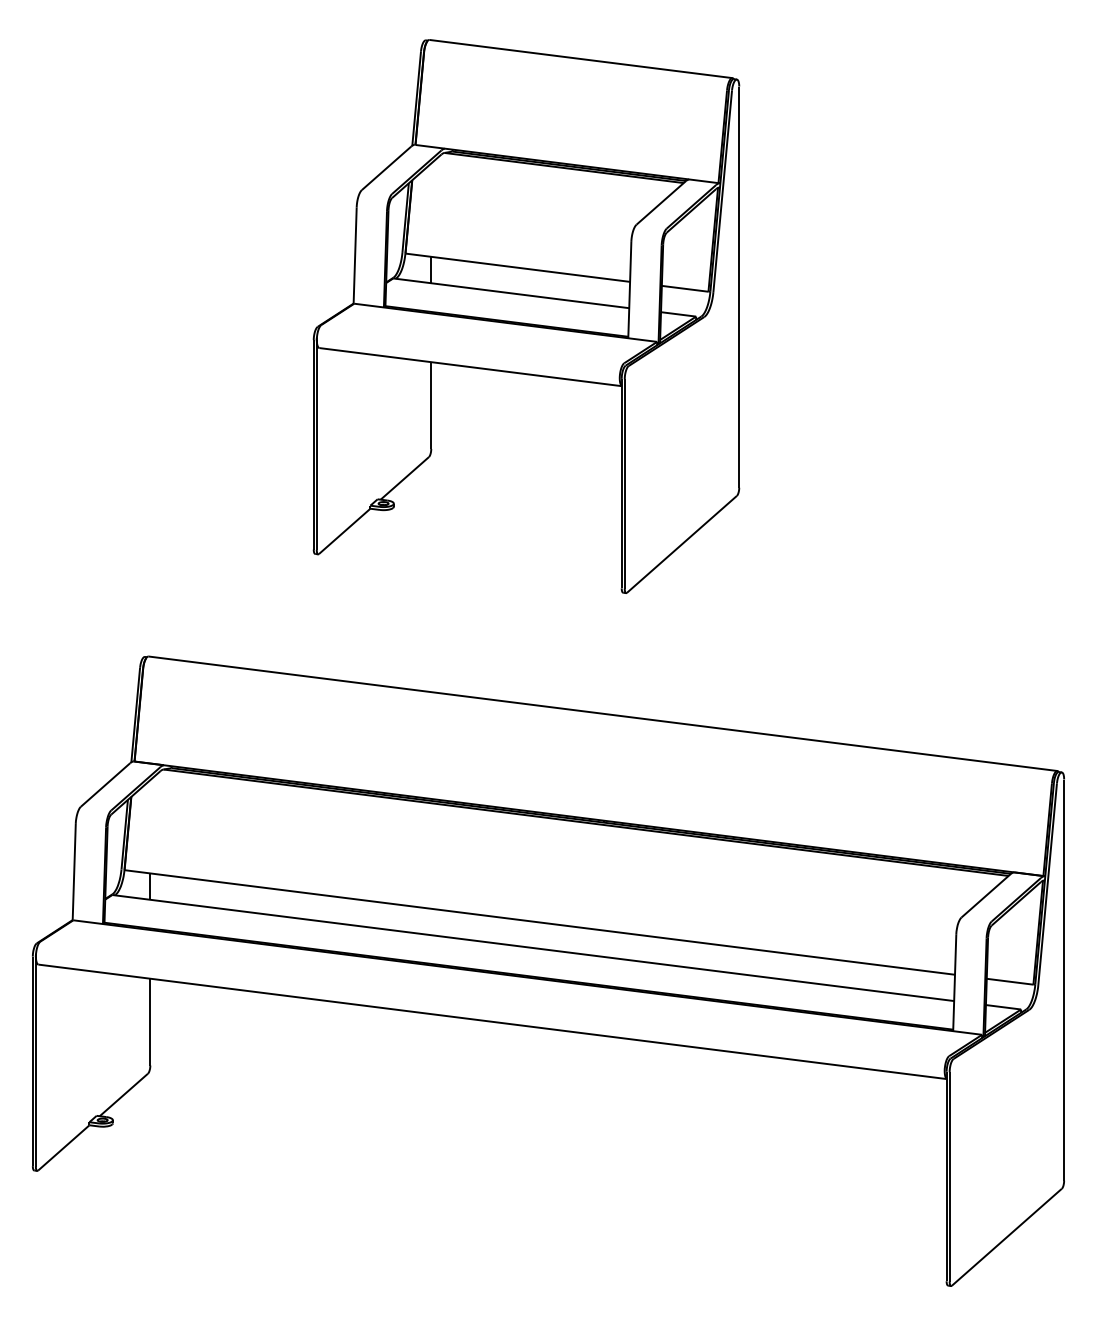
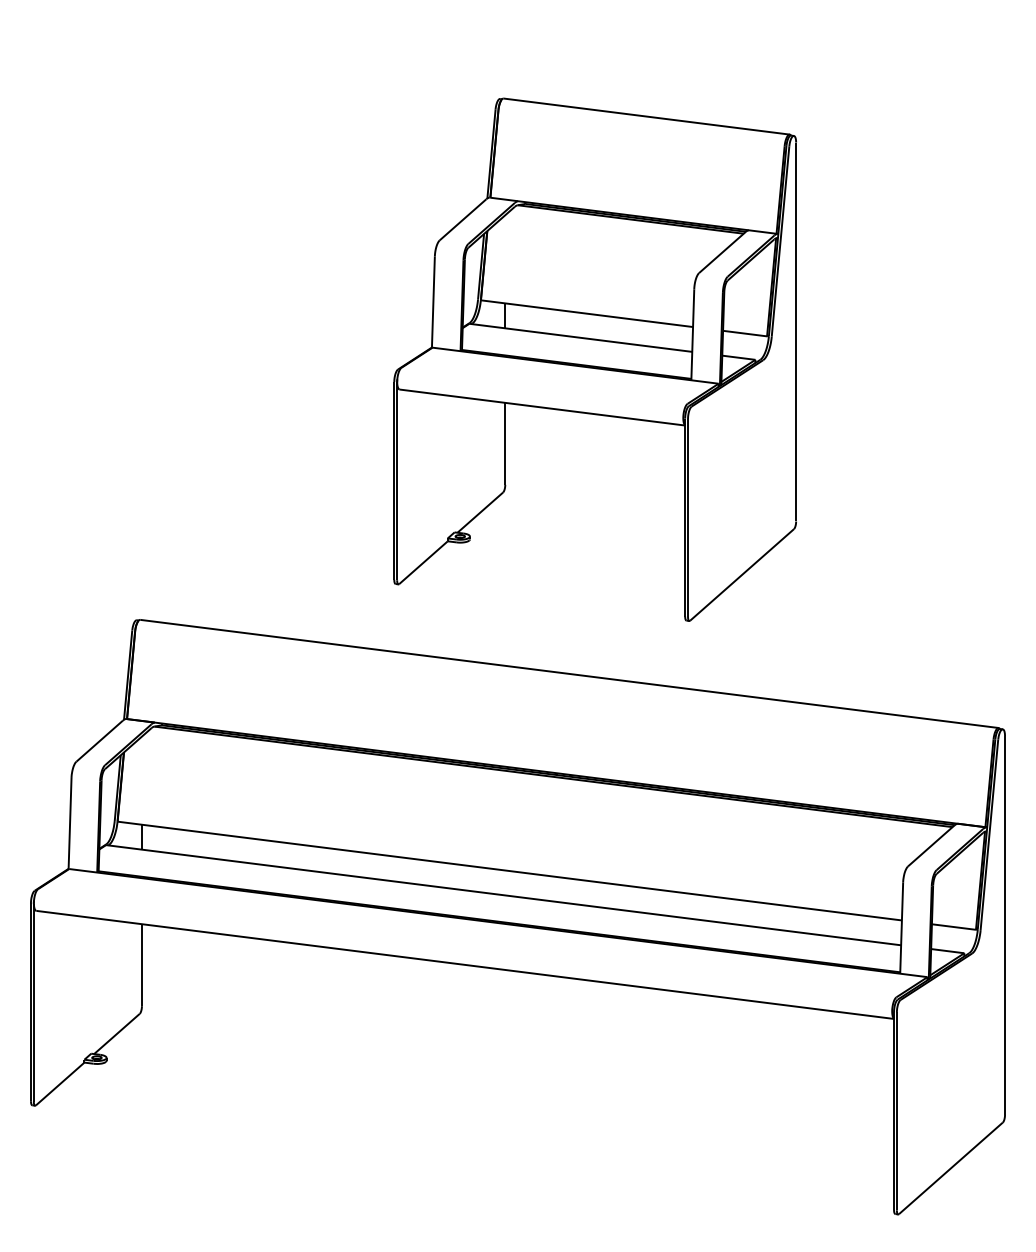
part: (525, 316) -> (594, 359), moved

